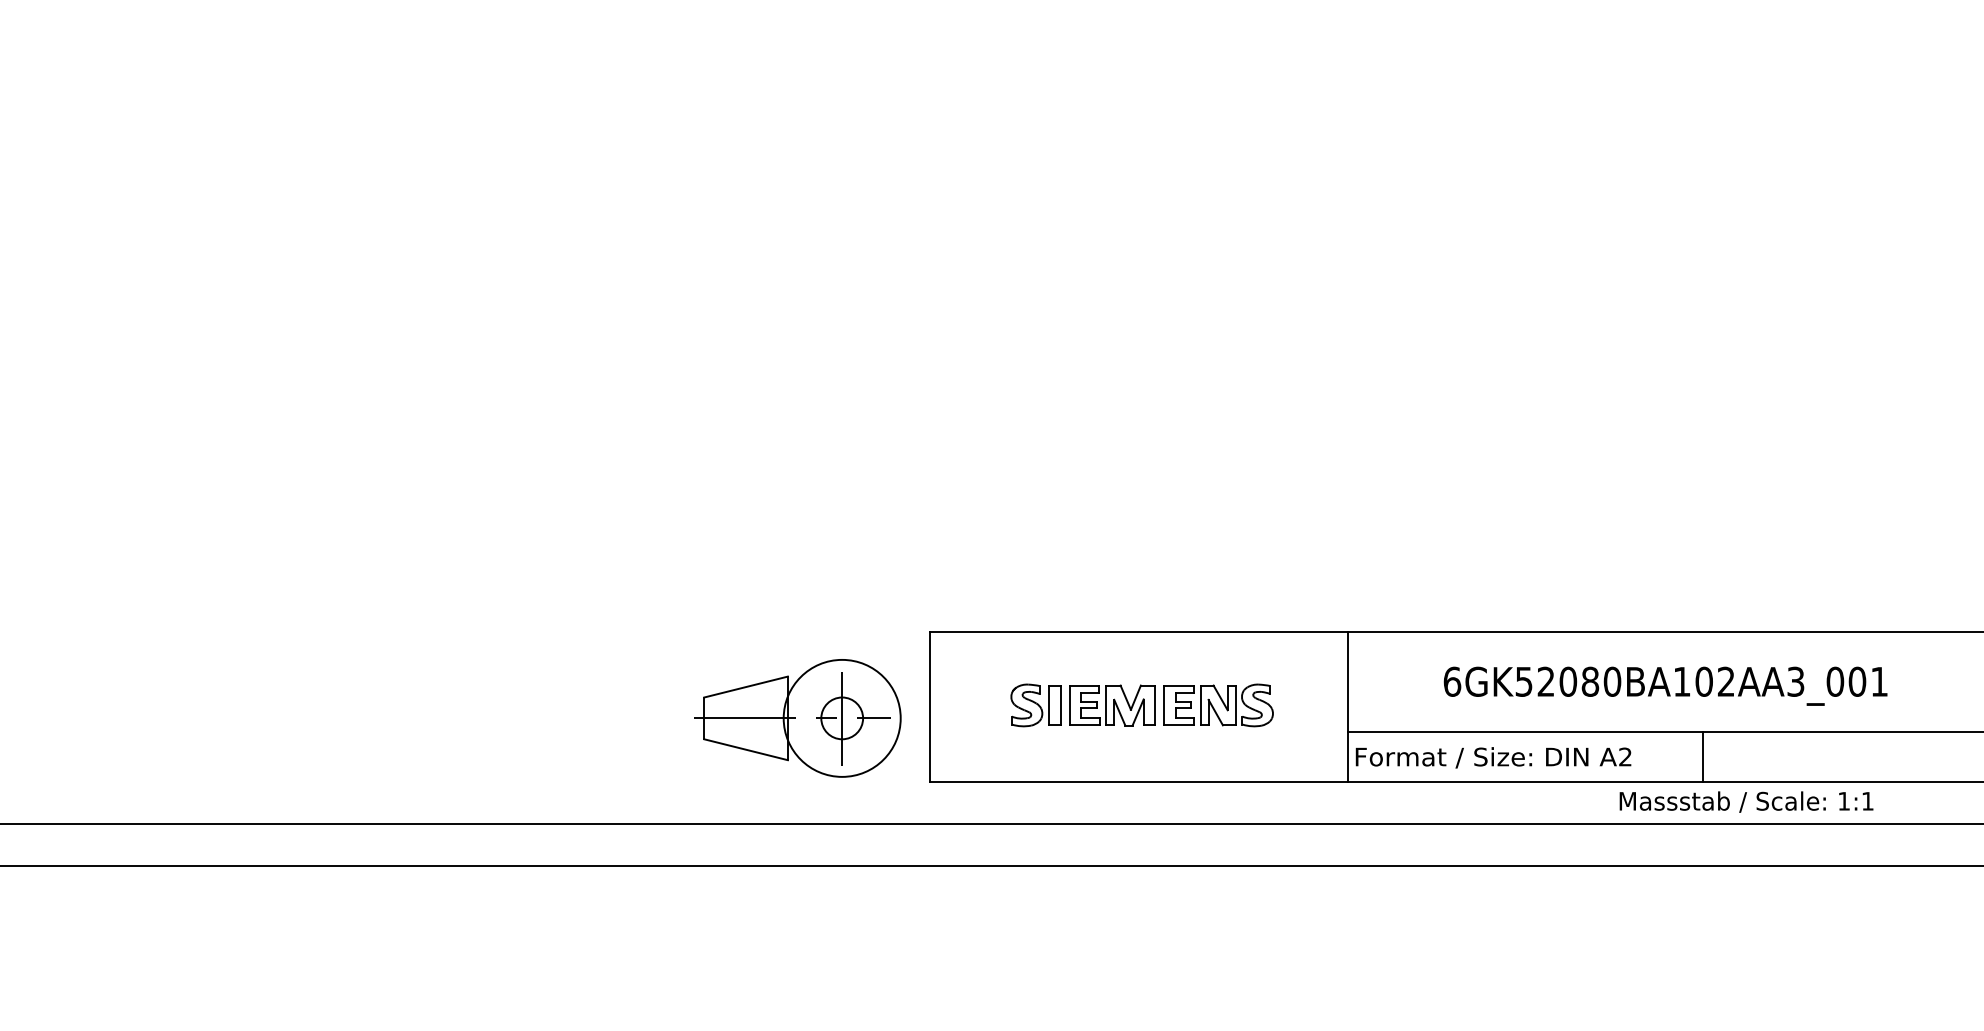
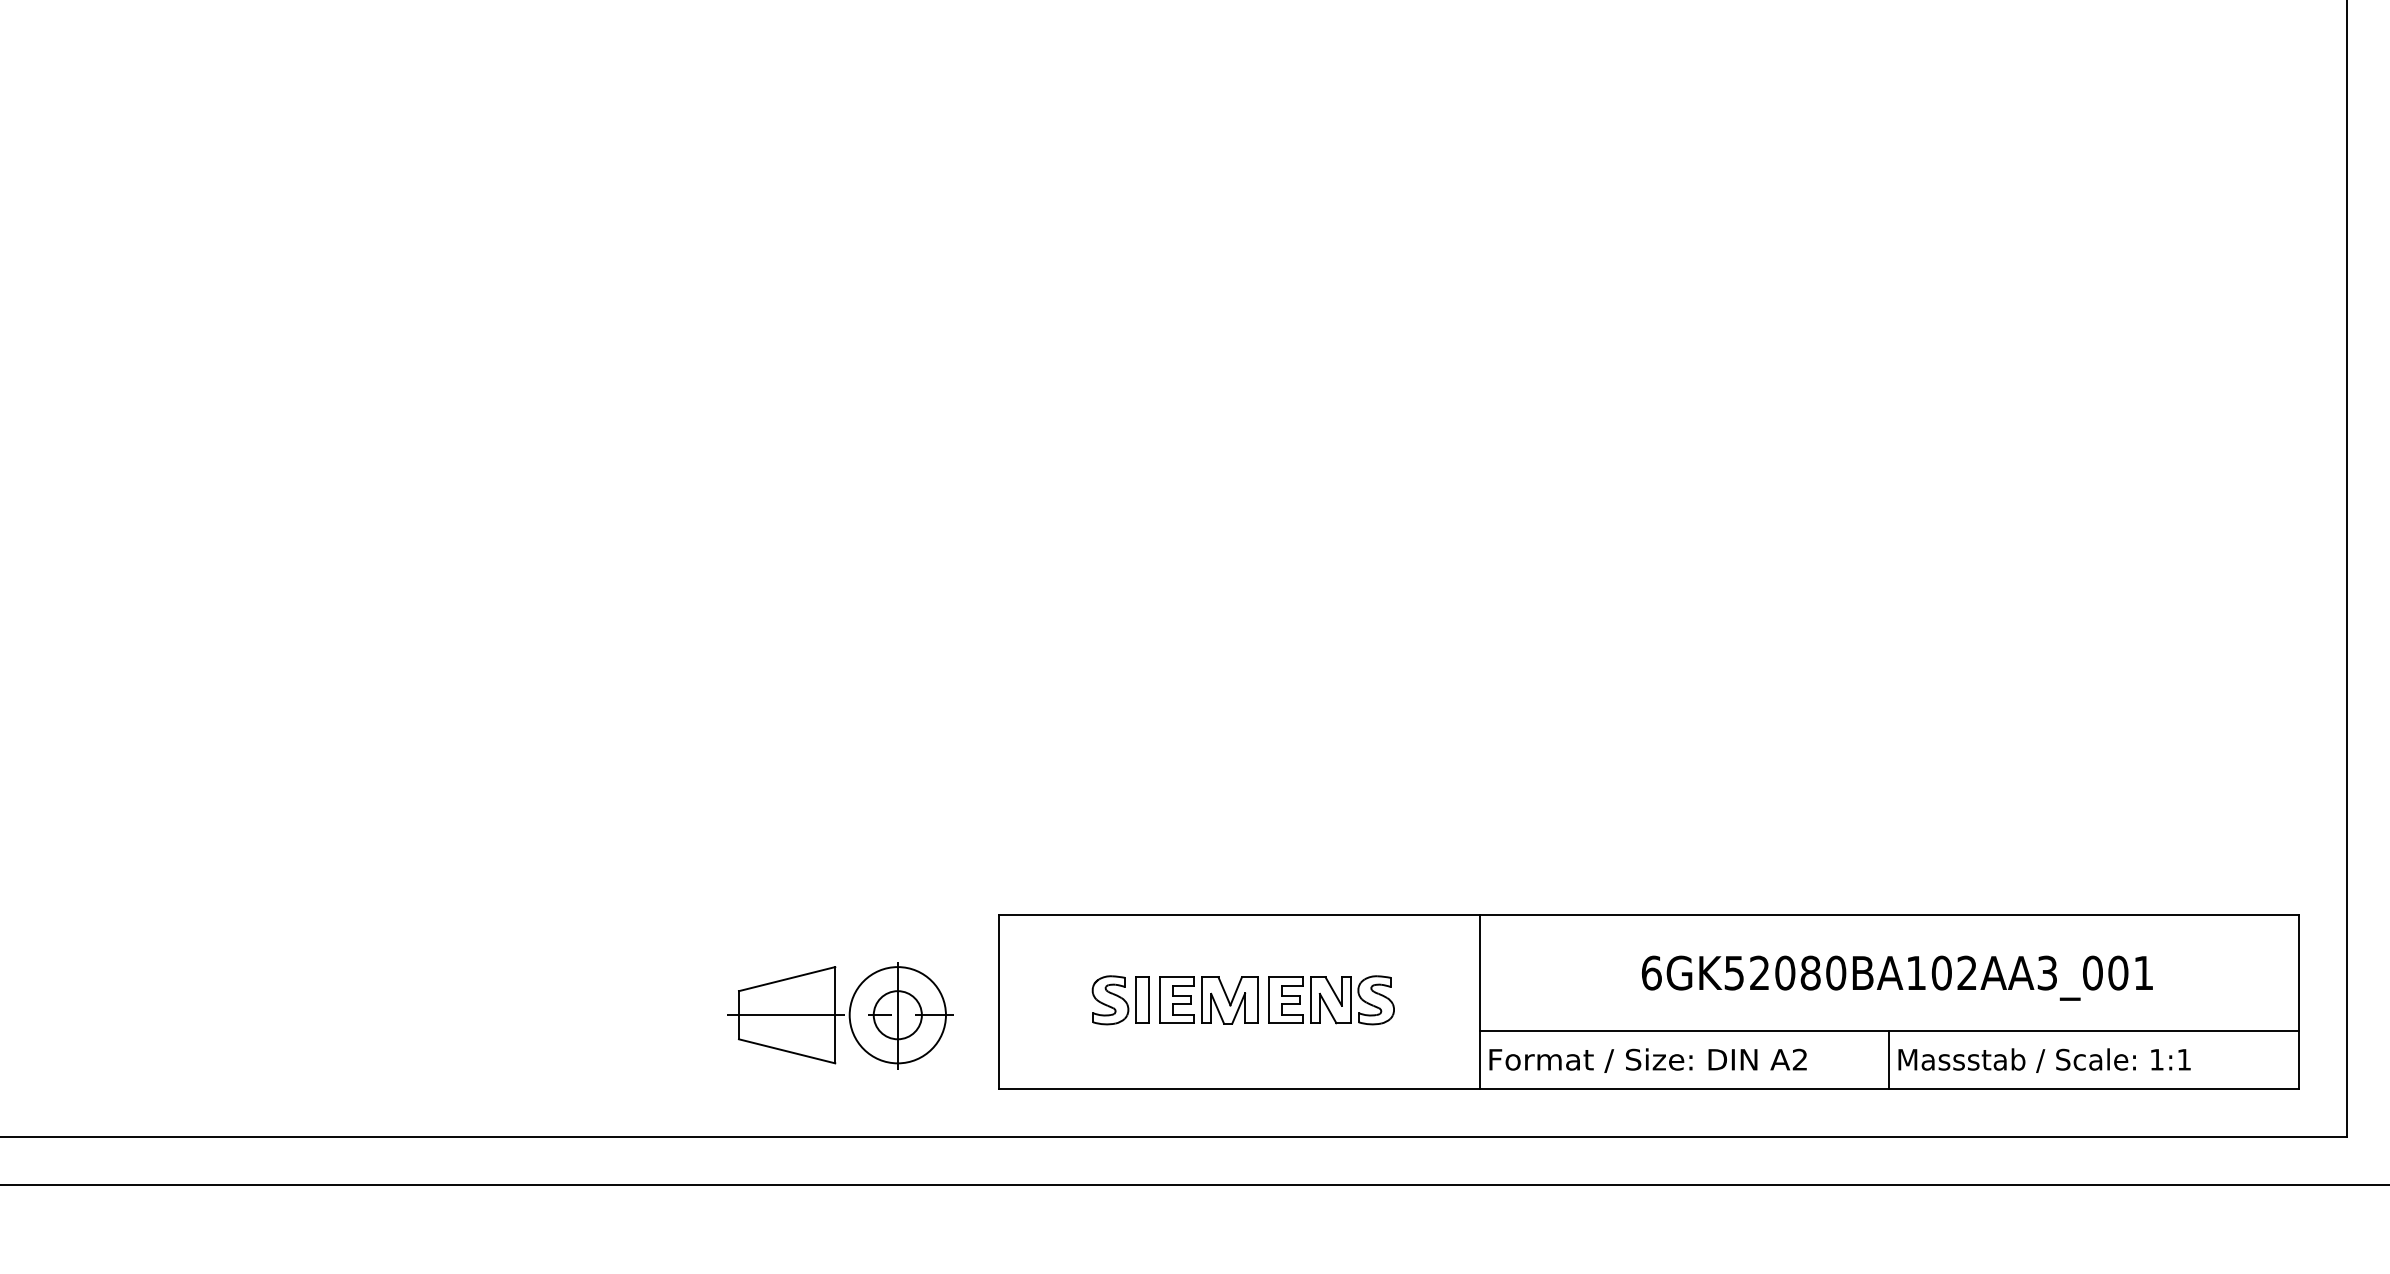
text: (1664, 685) -> (1896, 977), moved
circle: (841, 718) -> (897, 1015), size x0.71
text: (1746, 801) -> (2044, 1060), moved

